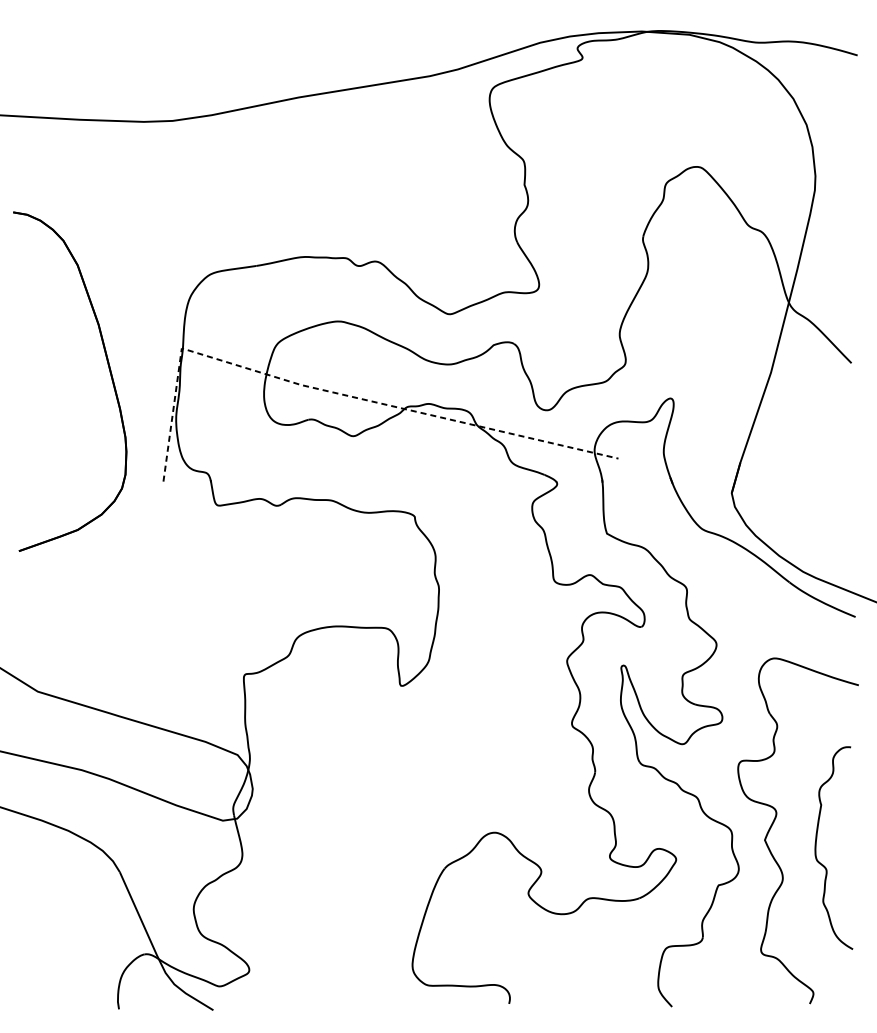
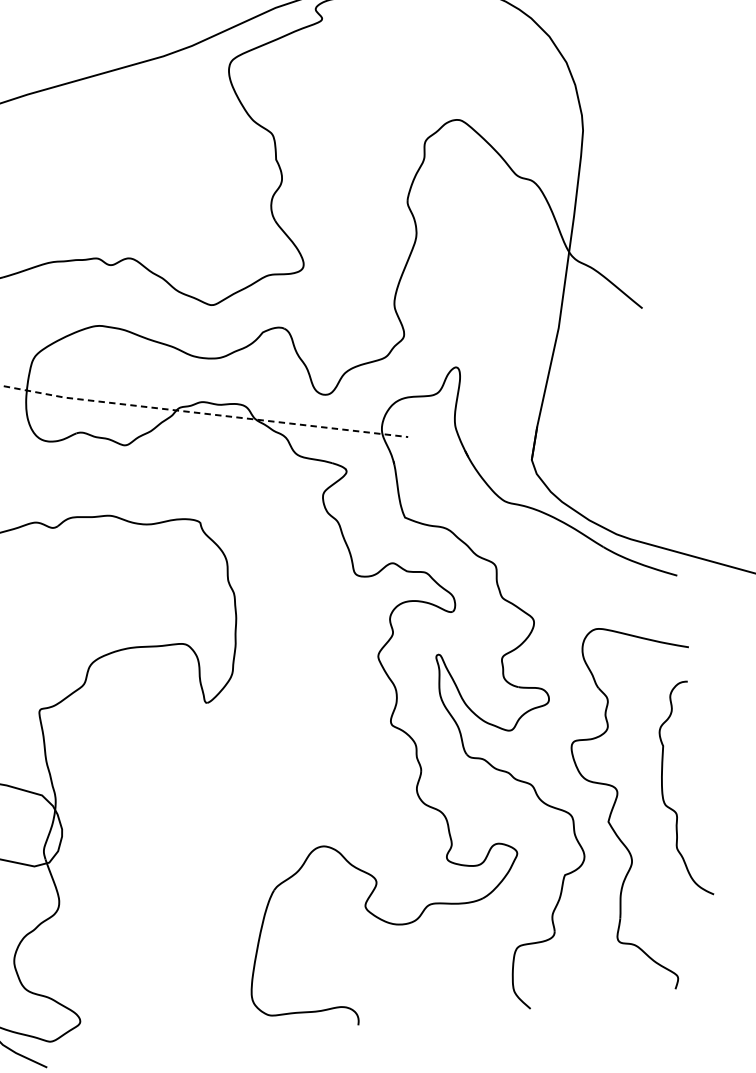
curve: (816, 847) -> (663, 791), moved

